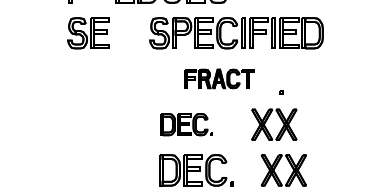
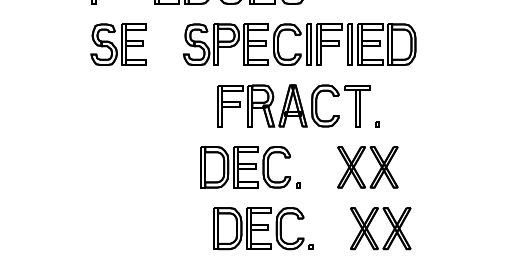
part: (236, 33) -> (299, 45), moved
part: (219, 78) -> (294, 105), size x1.67
part: (186, 124) -> (250, 167), size x1.43

